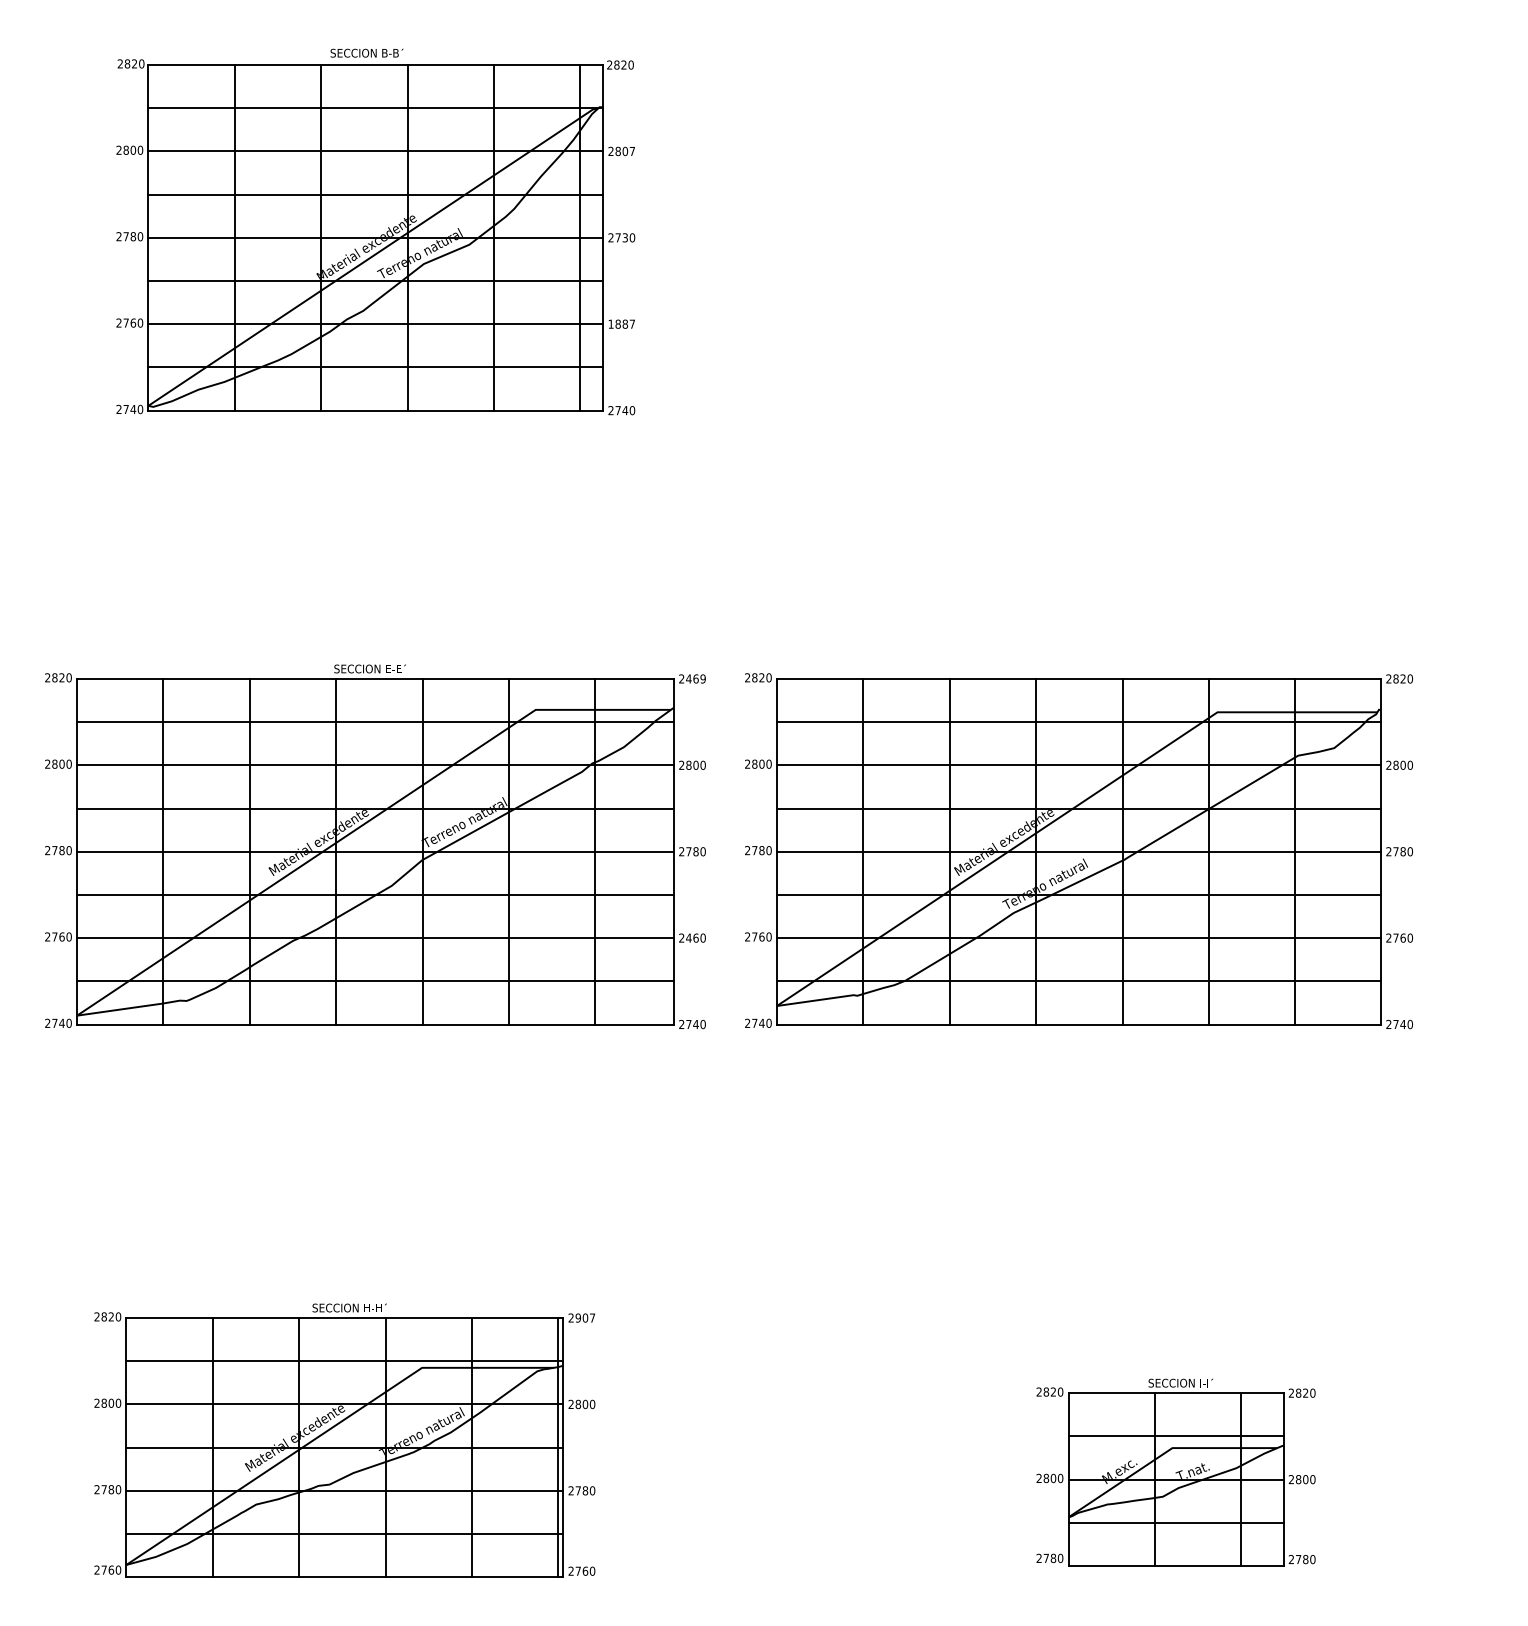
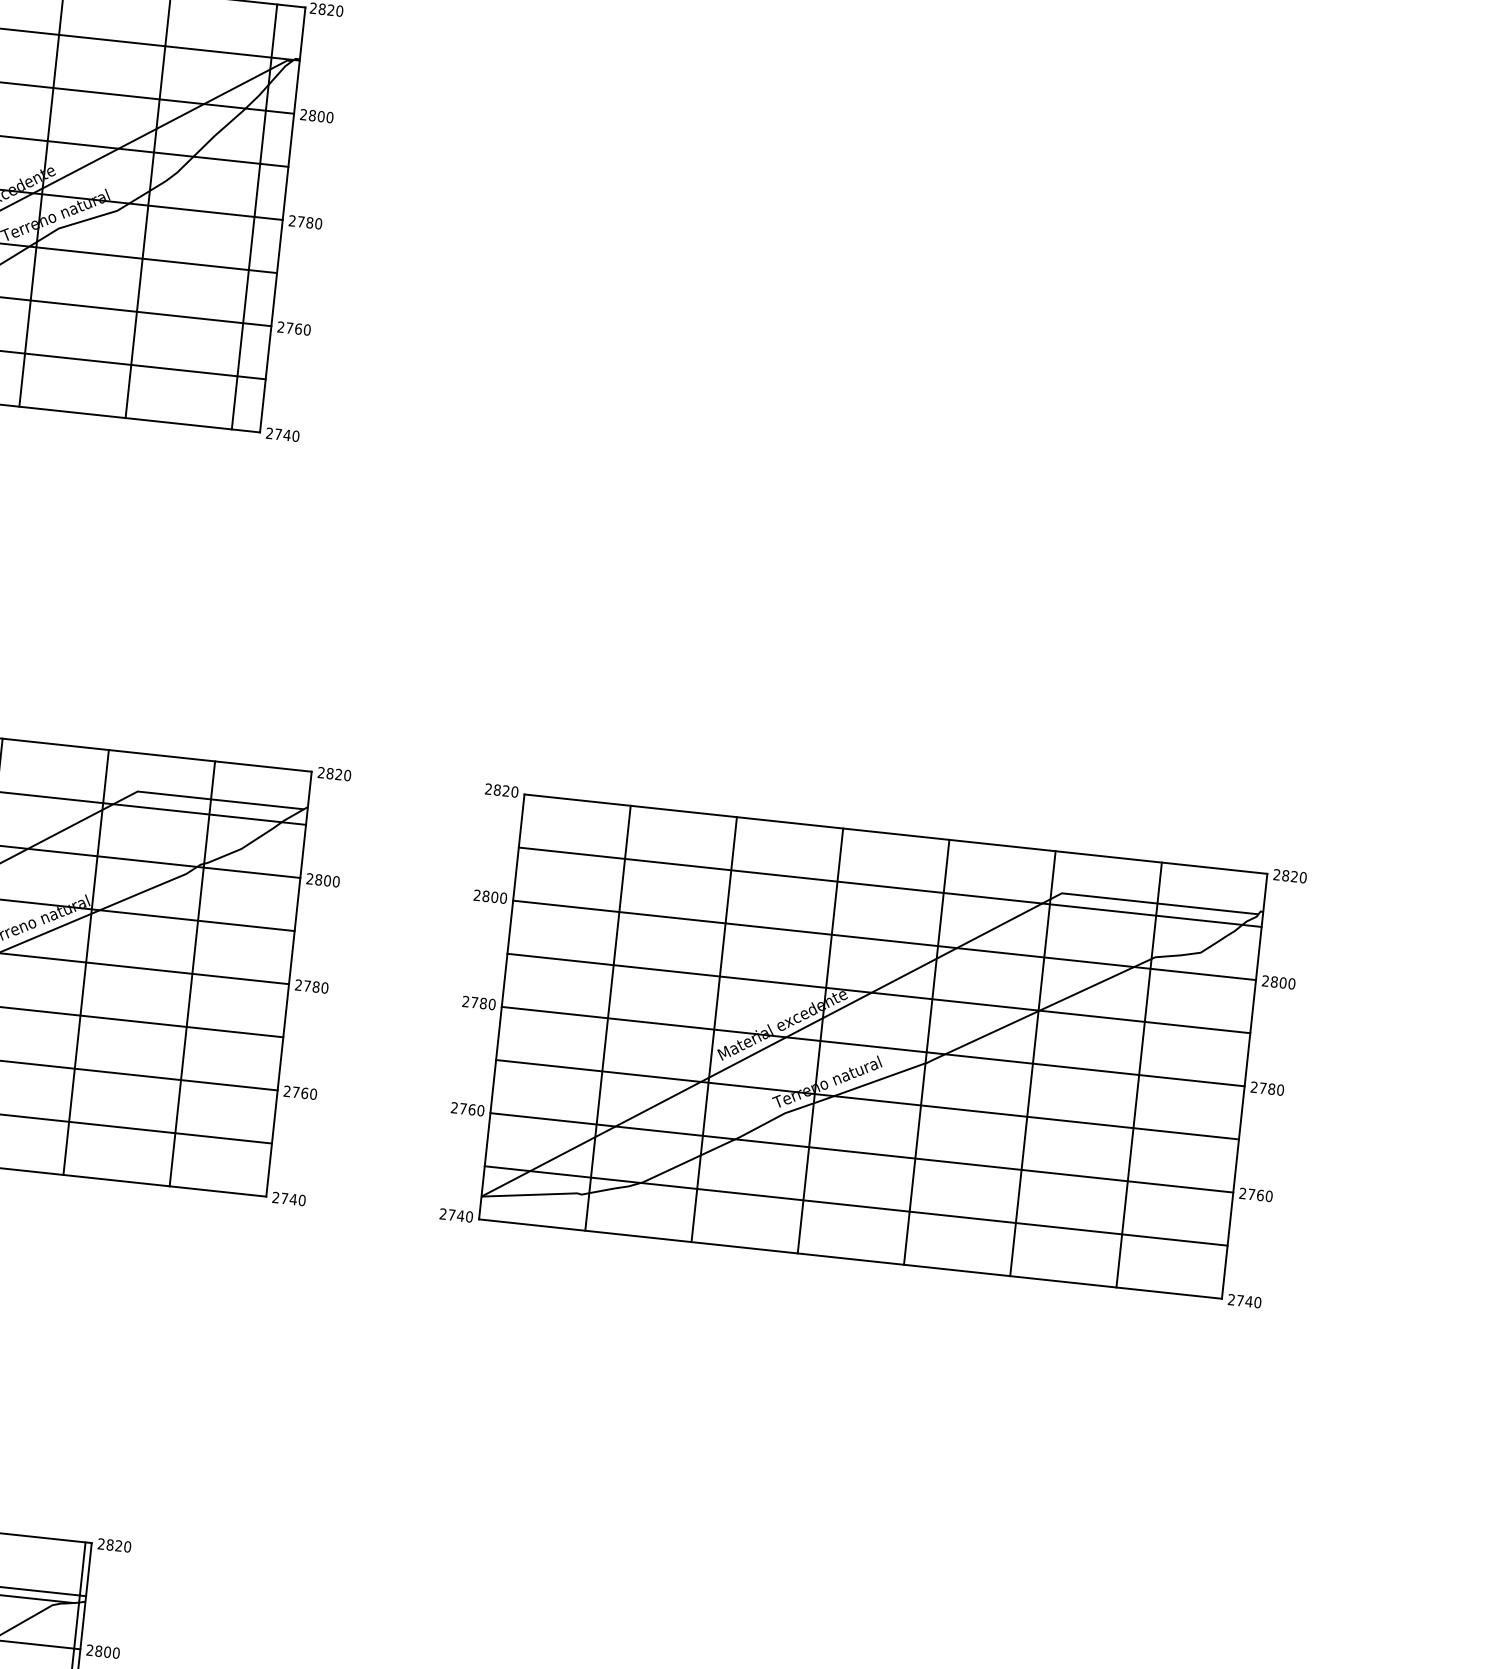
text: (632, 151) -> (330, 117), 2807 -> 2800
text: (625, 237) -> (310, 222), 2730 -> 2780
text: (621, 323) -> (293, 327), 1887 -> 2760
text: (695, 678) -> (338, 773), 2469 -> 2820
part: (1078, 851) -> (872, 1046), moved
text: (688, 937) -> (295, 1091), 2460 -> 2760
text: (585, 1317) -> (119, 1545), 2907 -> 2820

